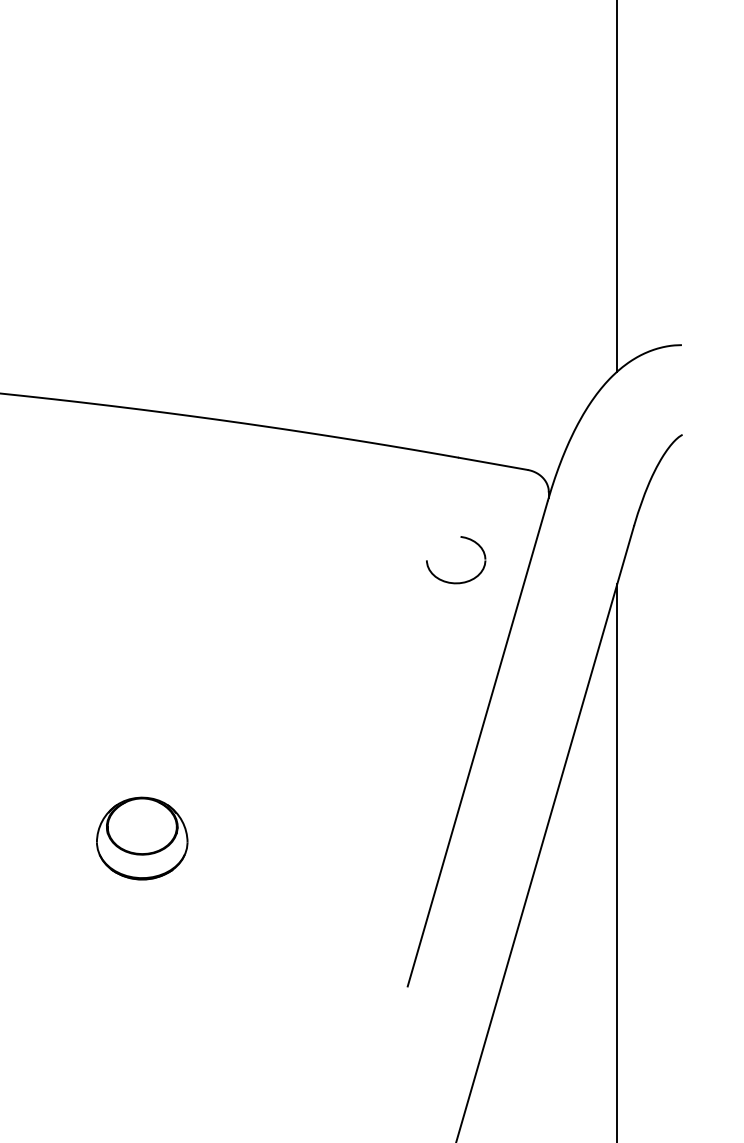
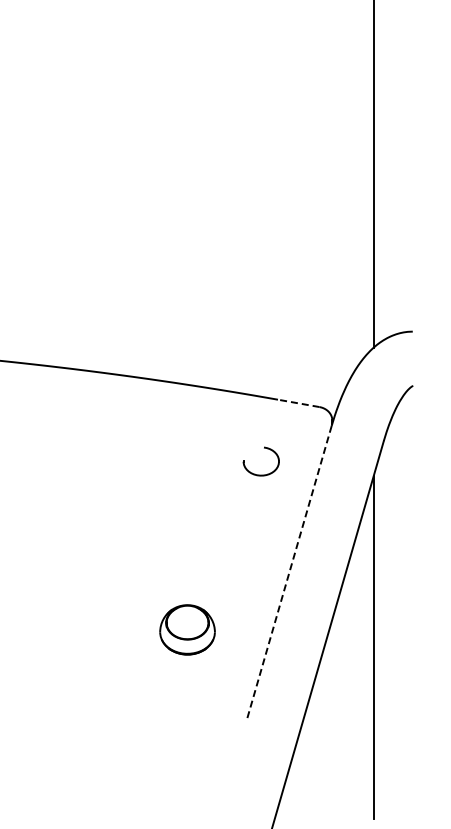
line: (492, 464) -> (298, 403), solid -> dashed
part: (446, 579) -> (255, 473), moved
line: (477, 743) -> (289, 572), solid -> dashed
part: (142, 837) -> (187, 629), moved

